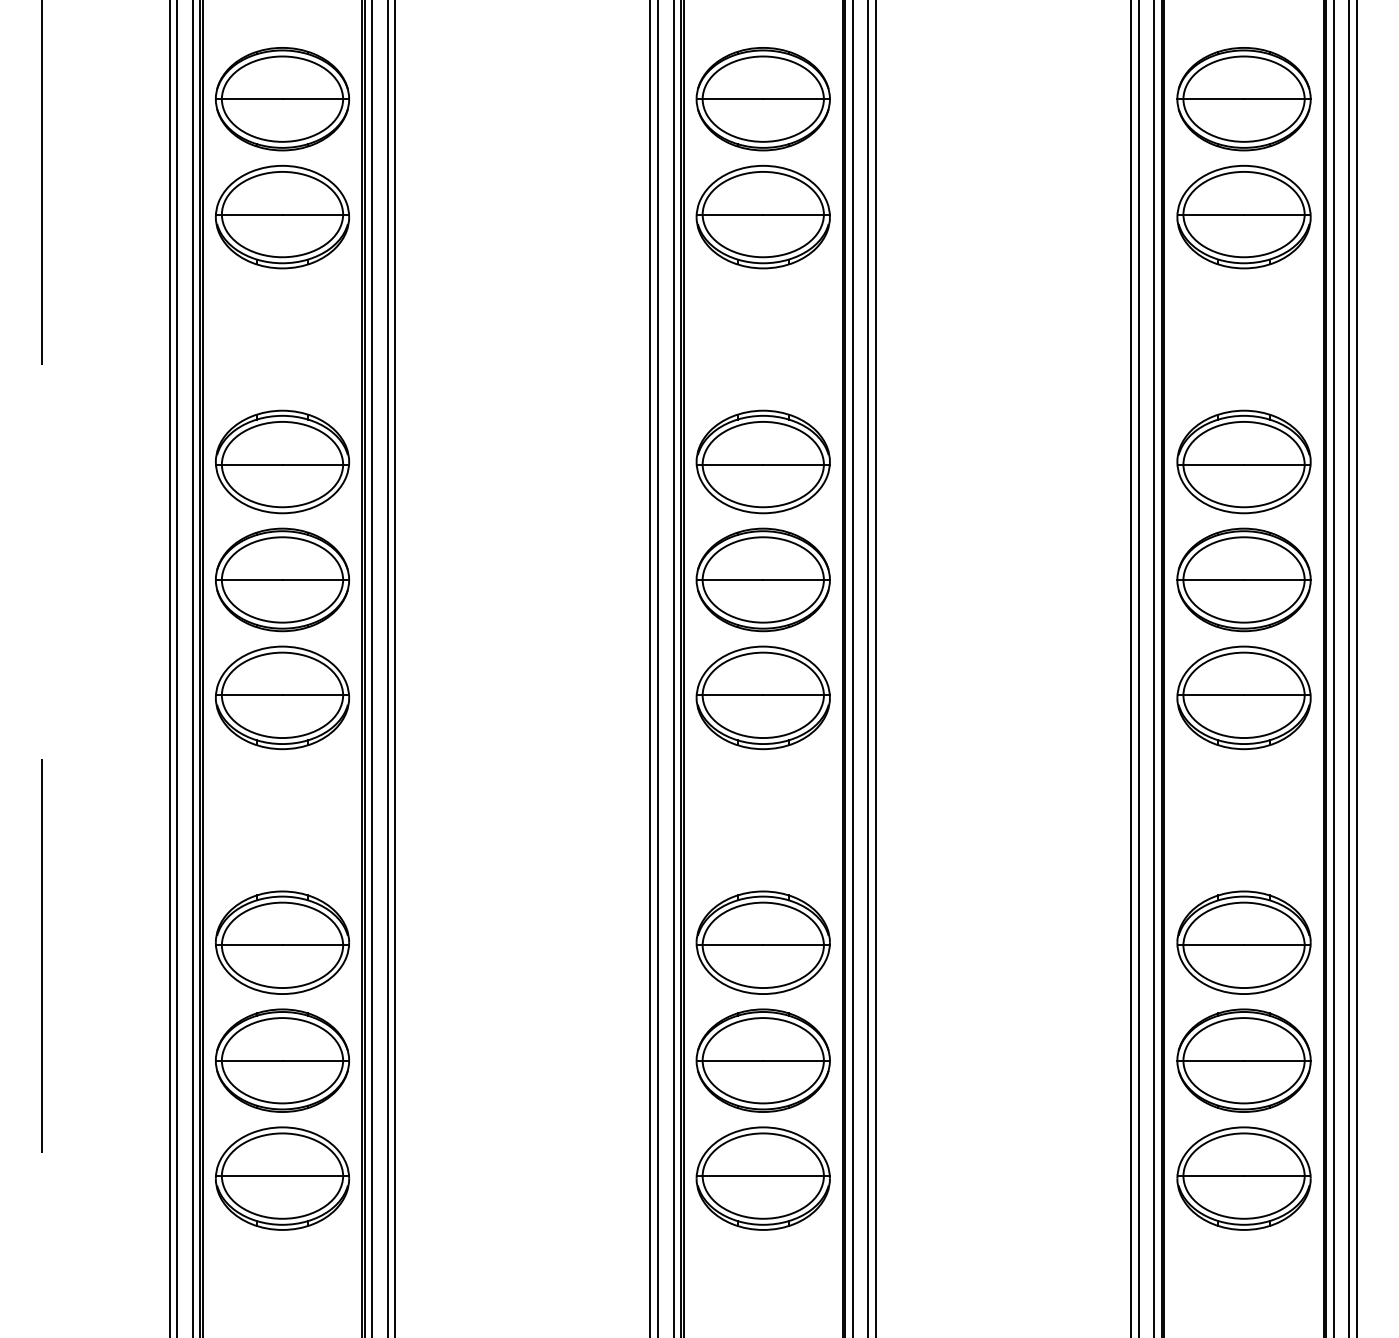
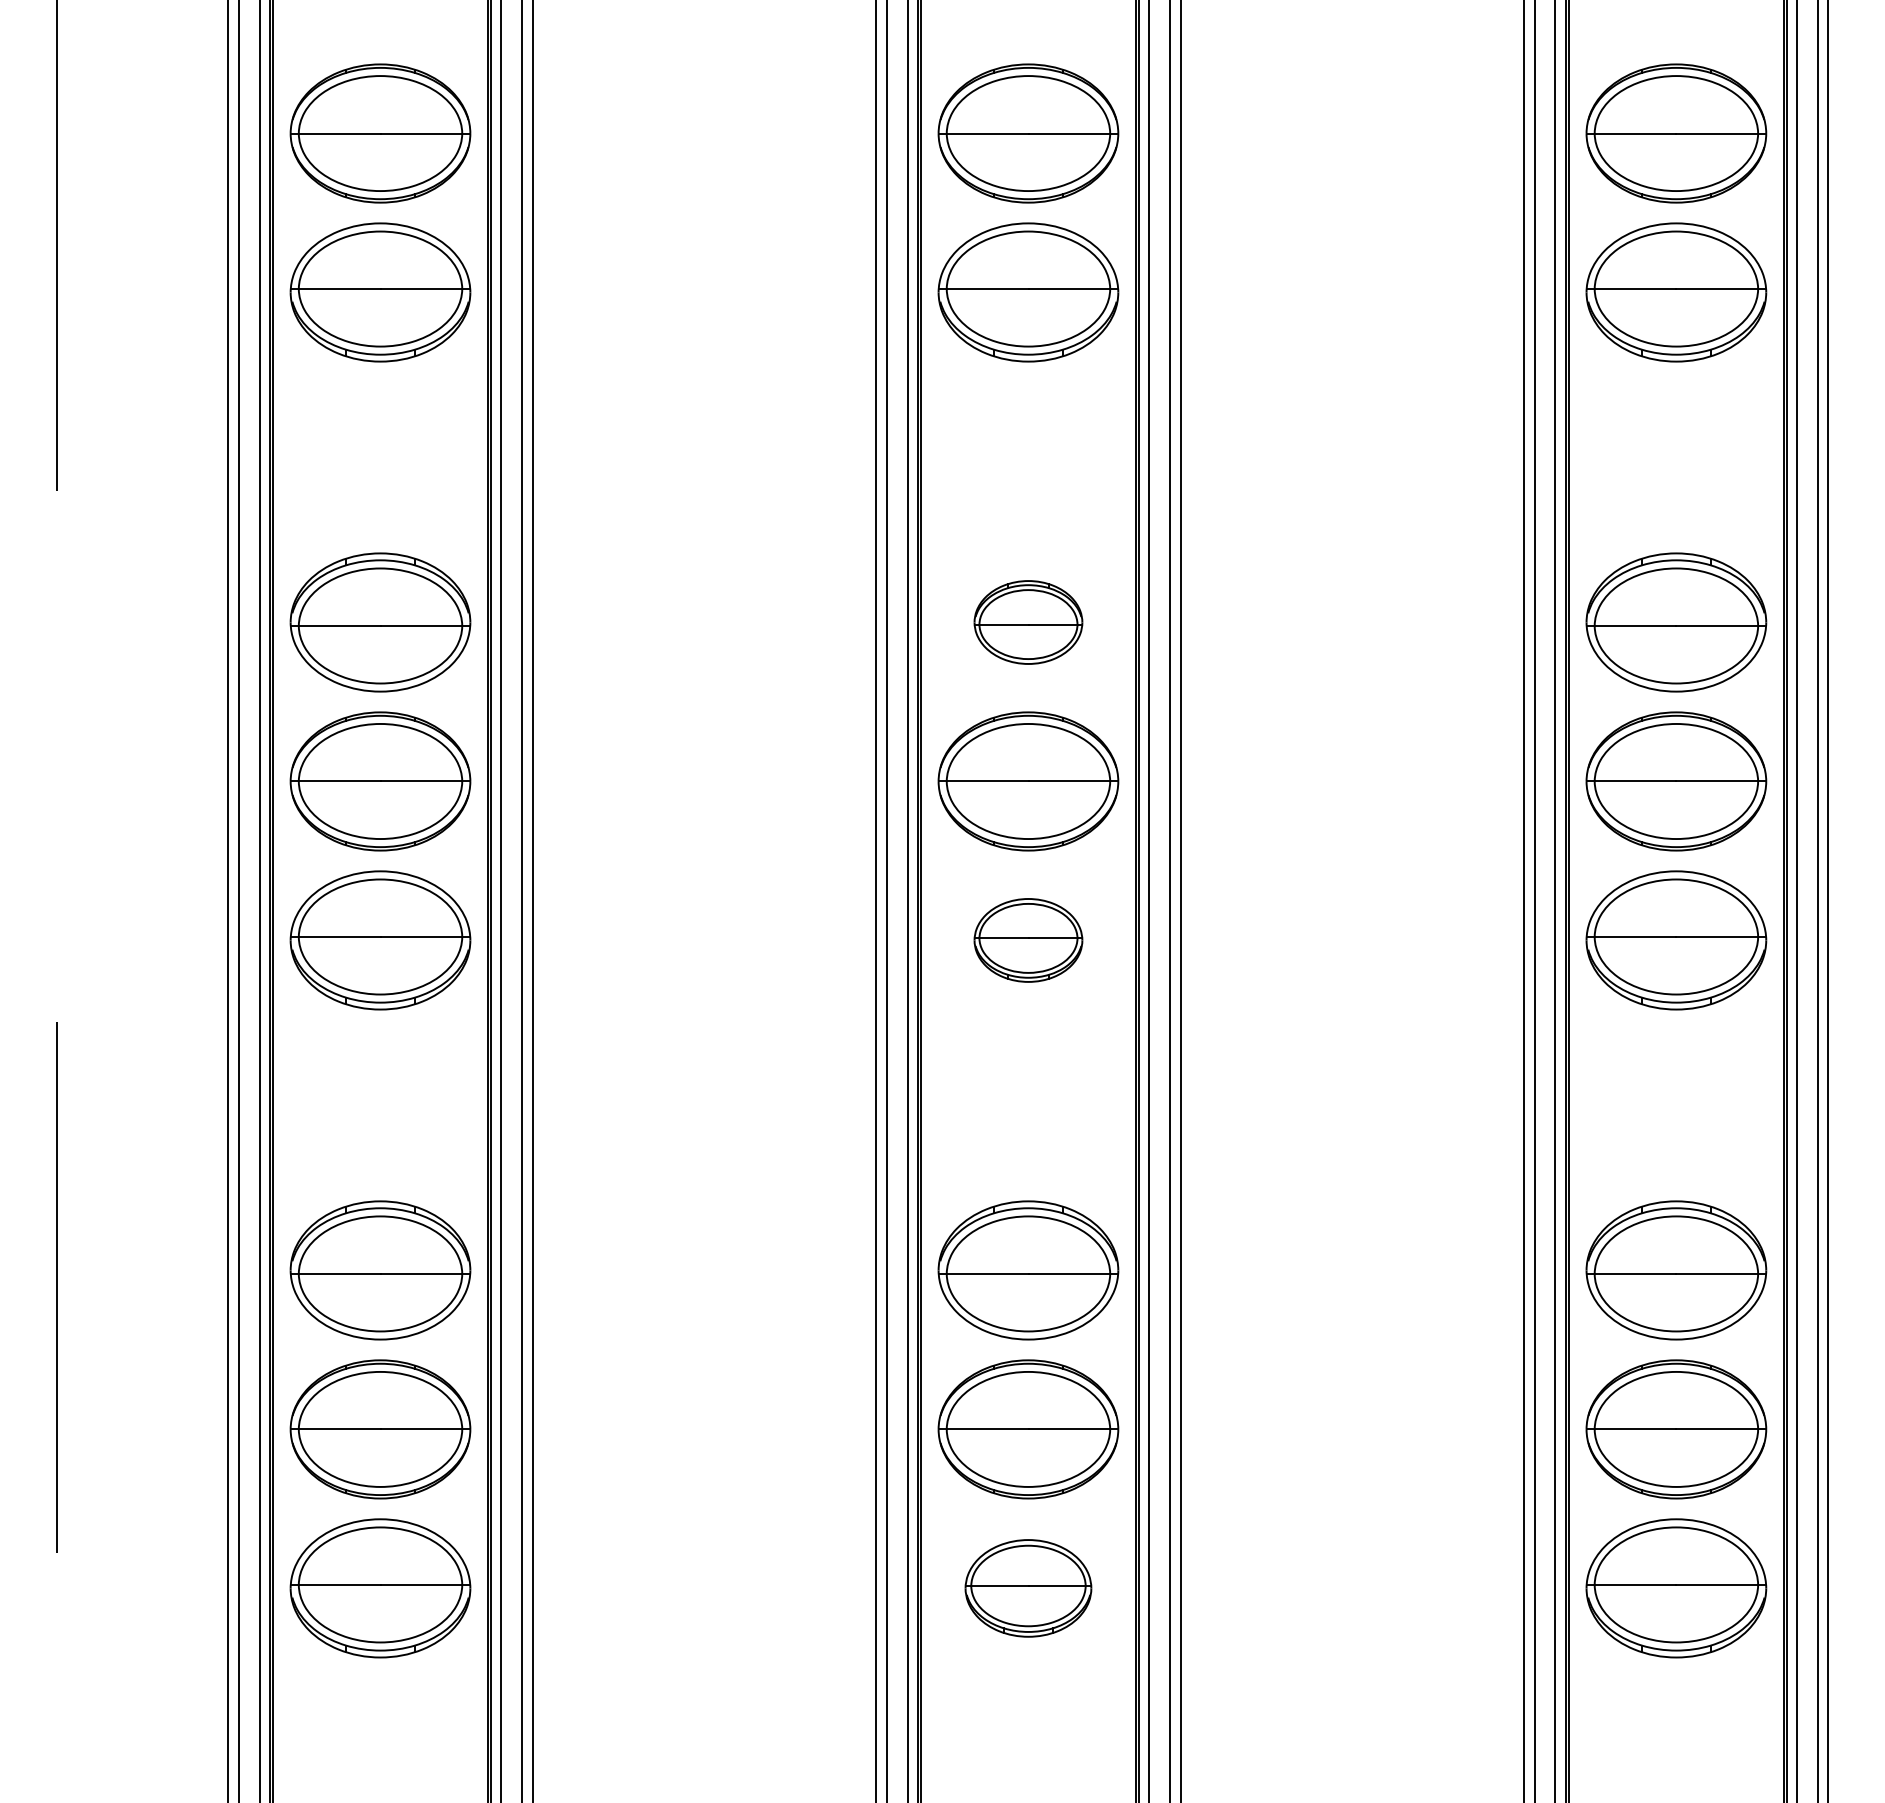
part: (763, 461) -> (1028, 622), size x0.6
part: (763, 697) -> (1028, 940), size x0.6
part: (763, 1178) -> (1028, 1588), size x0.7

